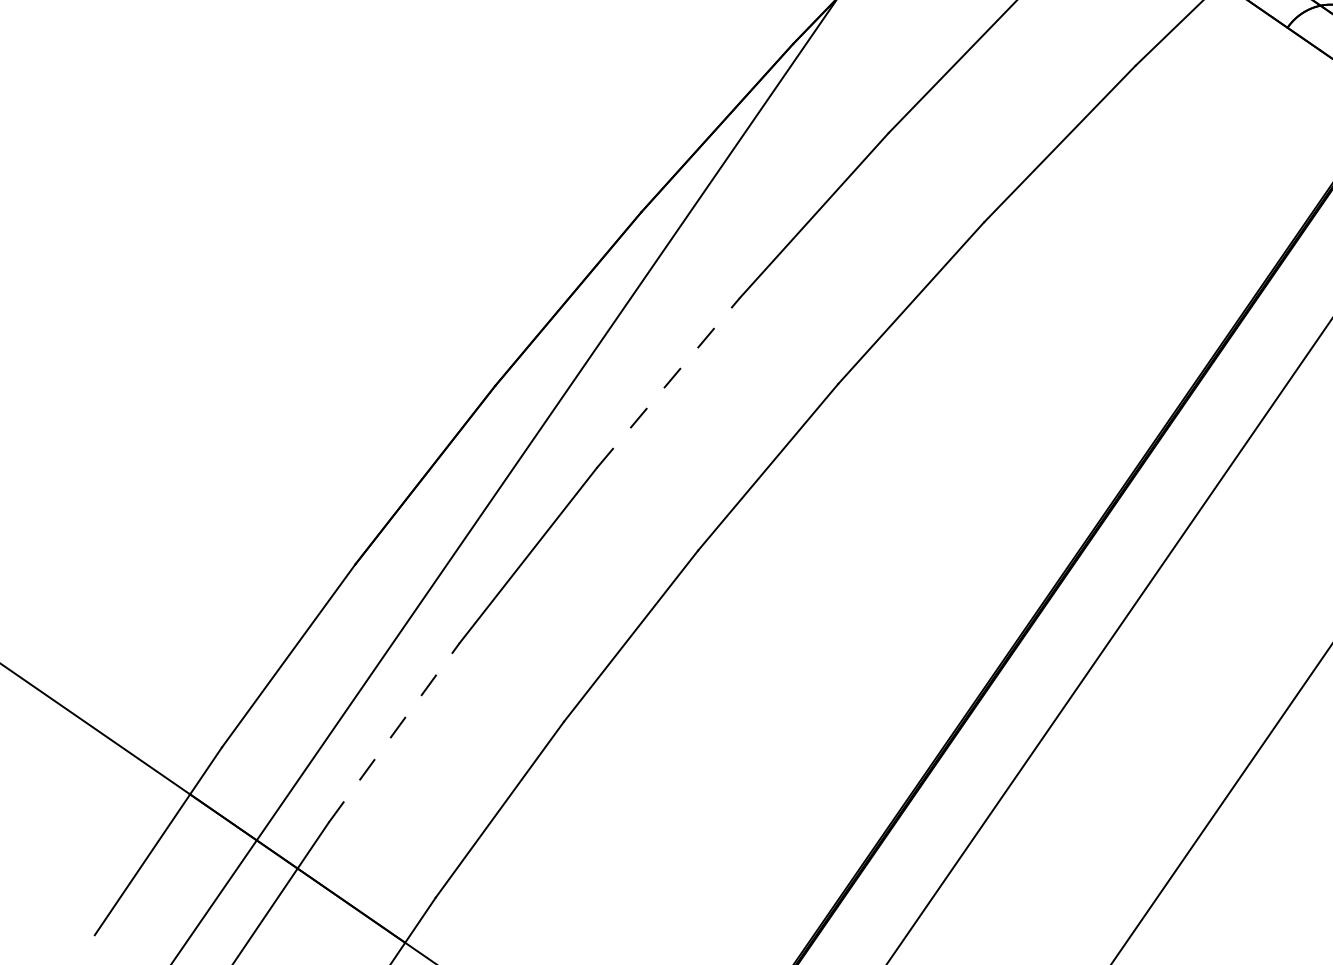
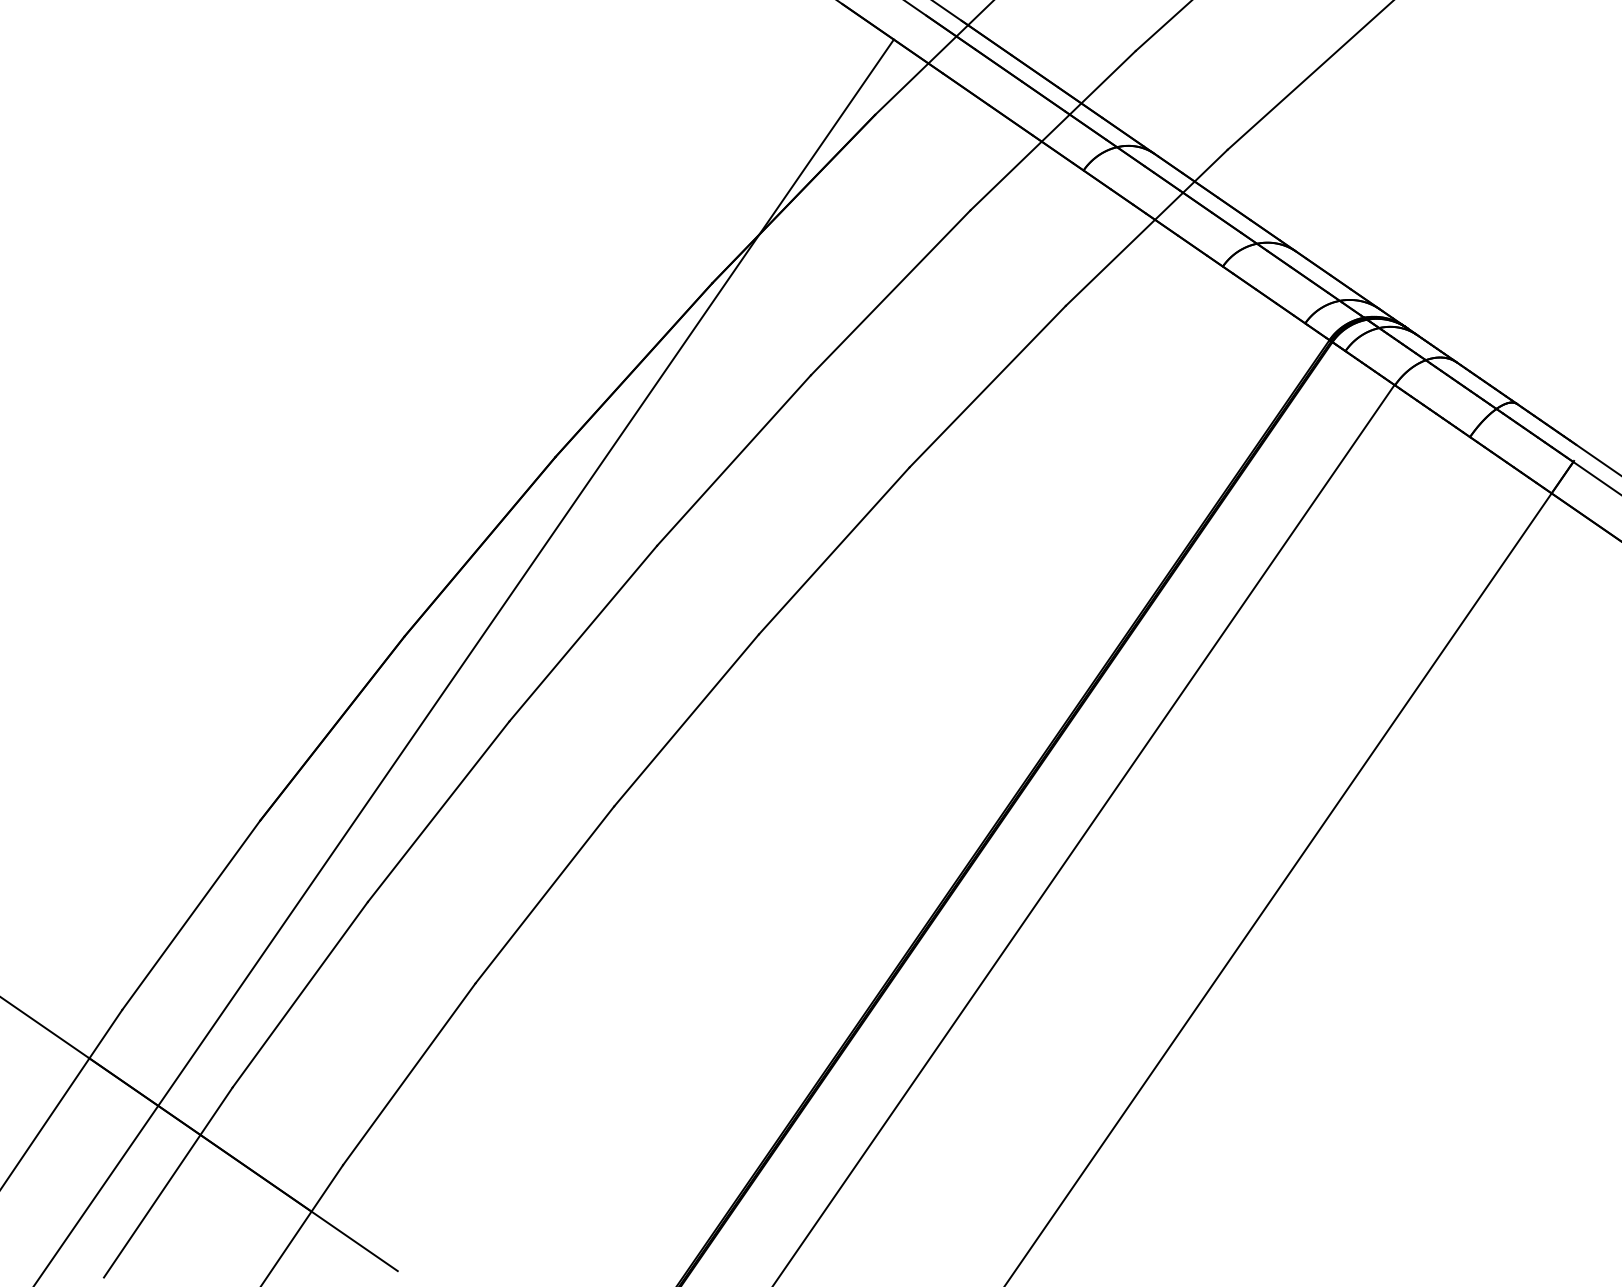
line: (668, 383) -> (583, 633), dashed -> solid
line: (394, 732) -> (300, 994), dashed -> solid

